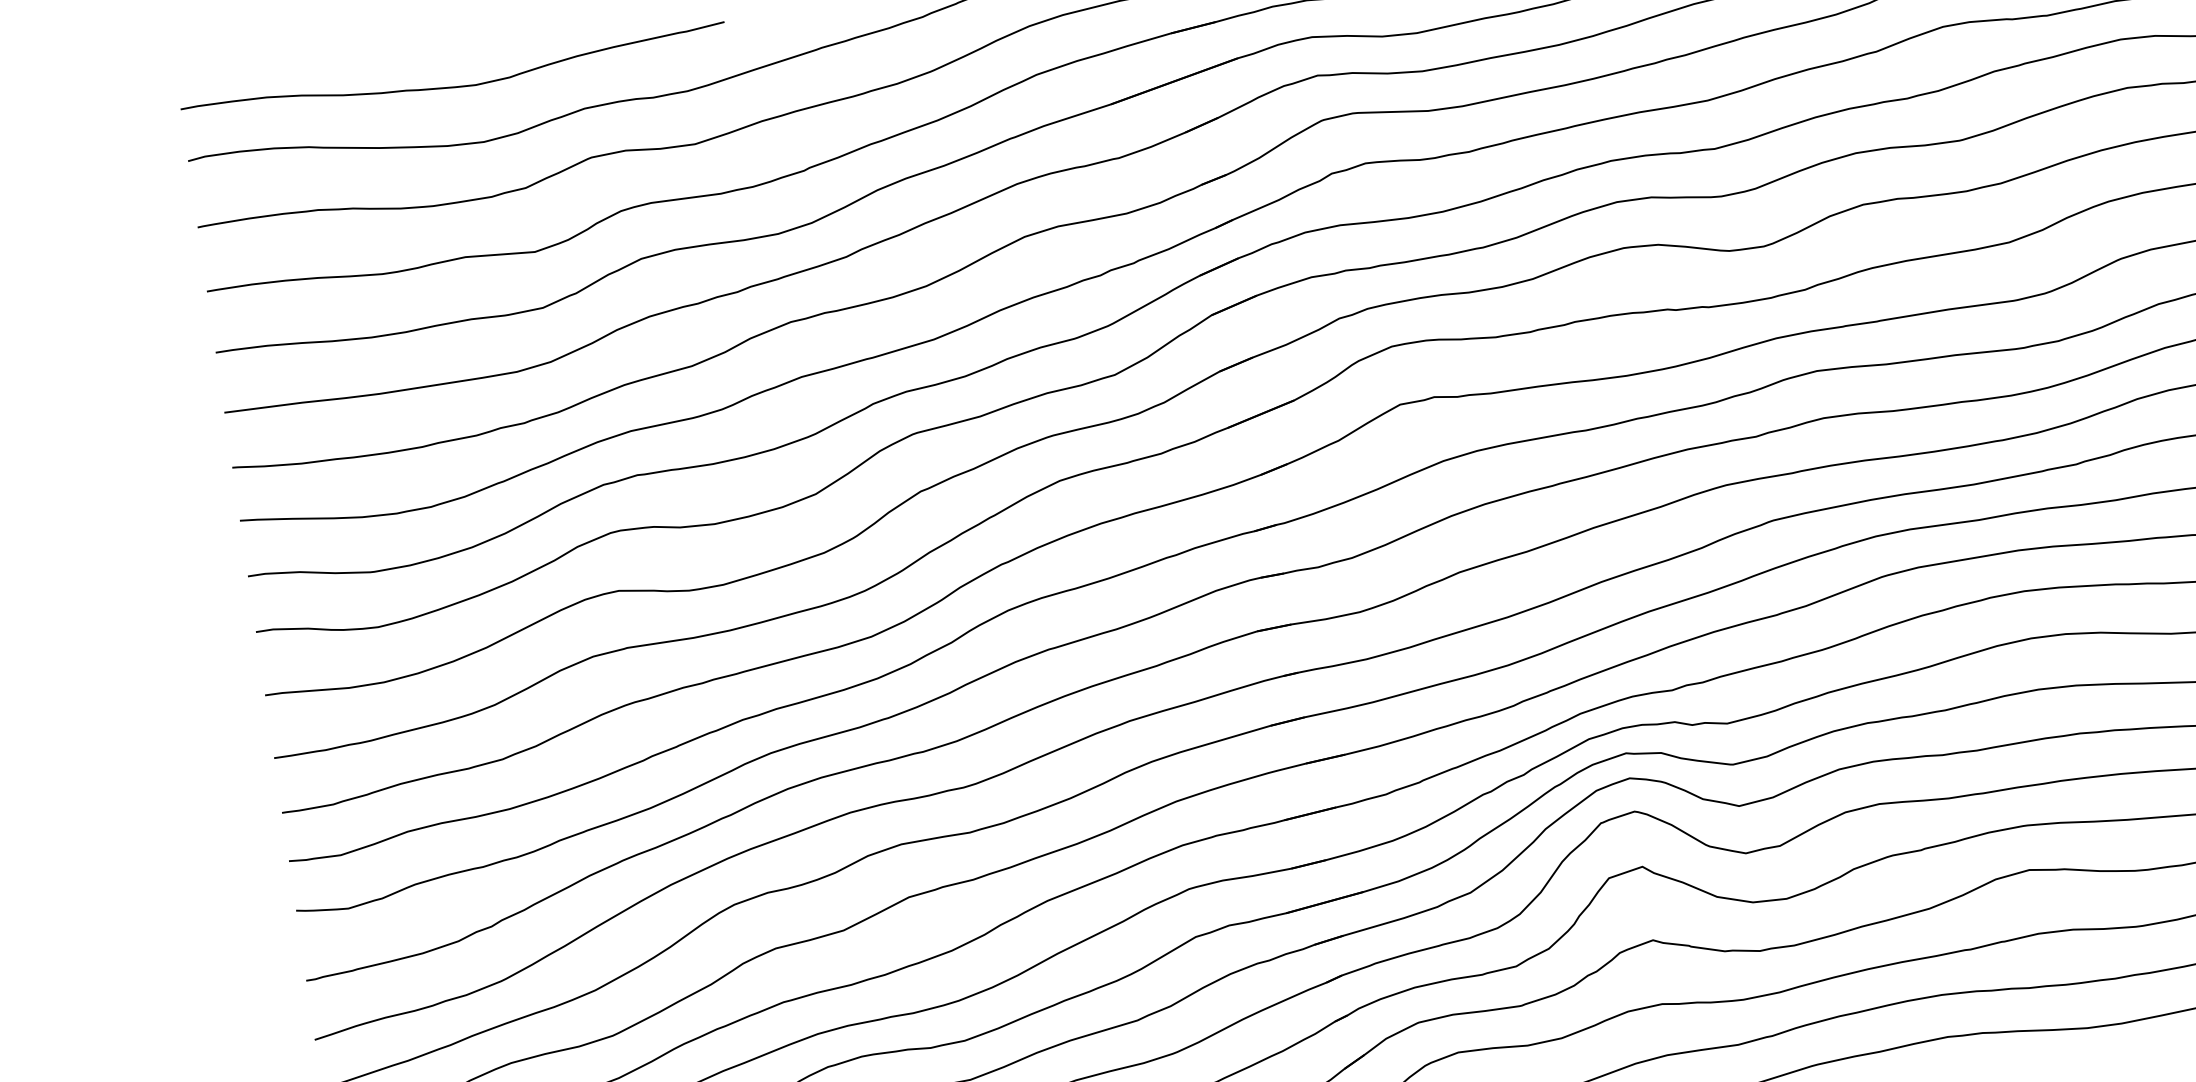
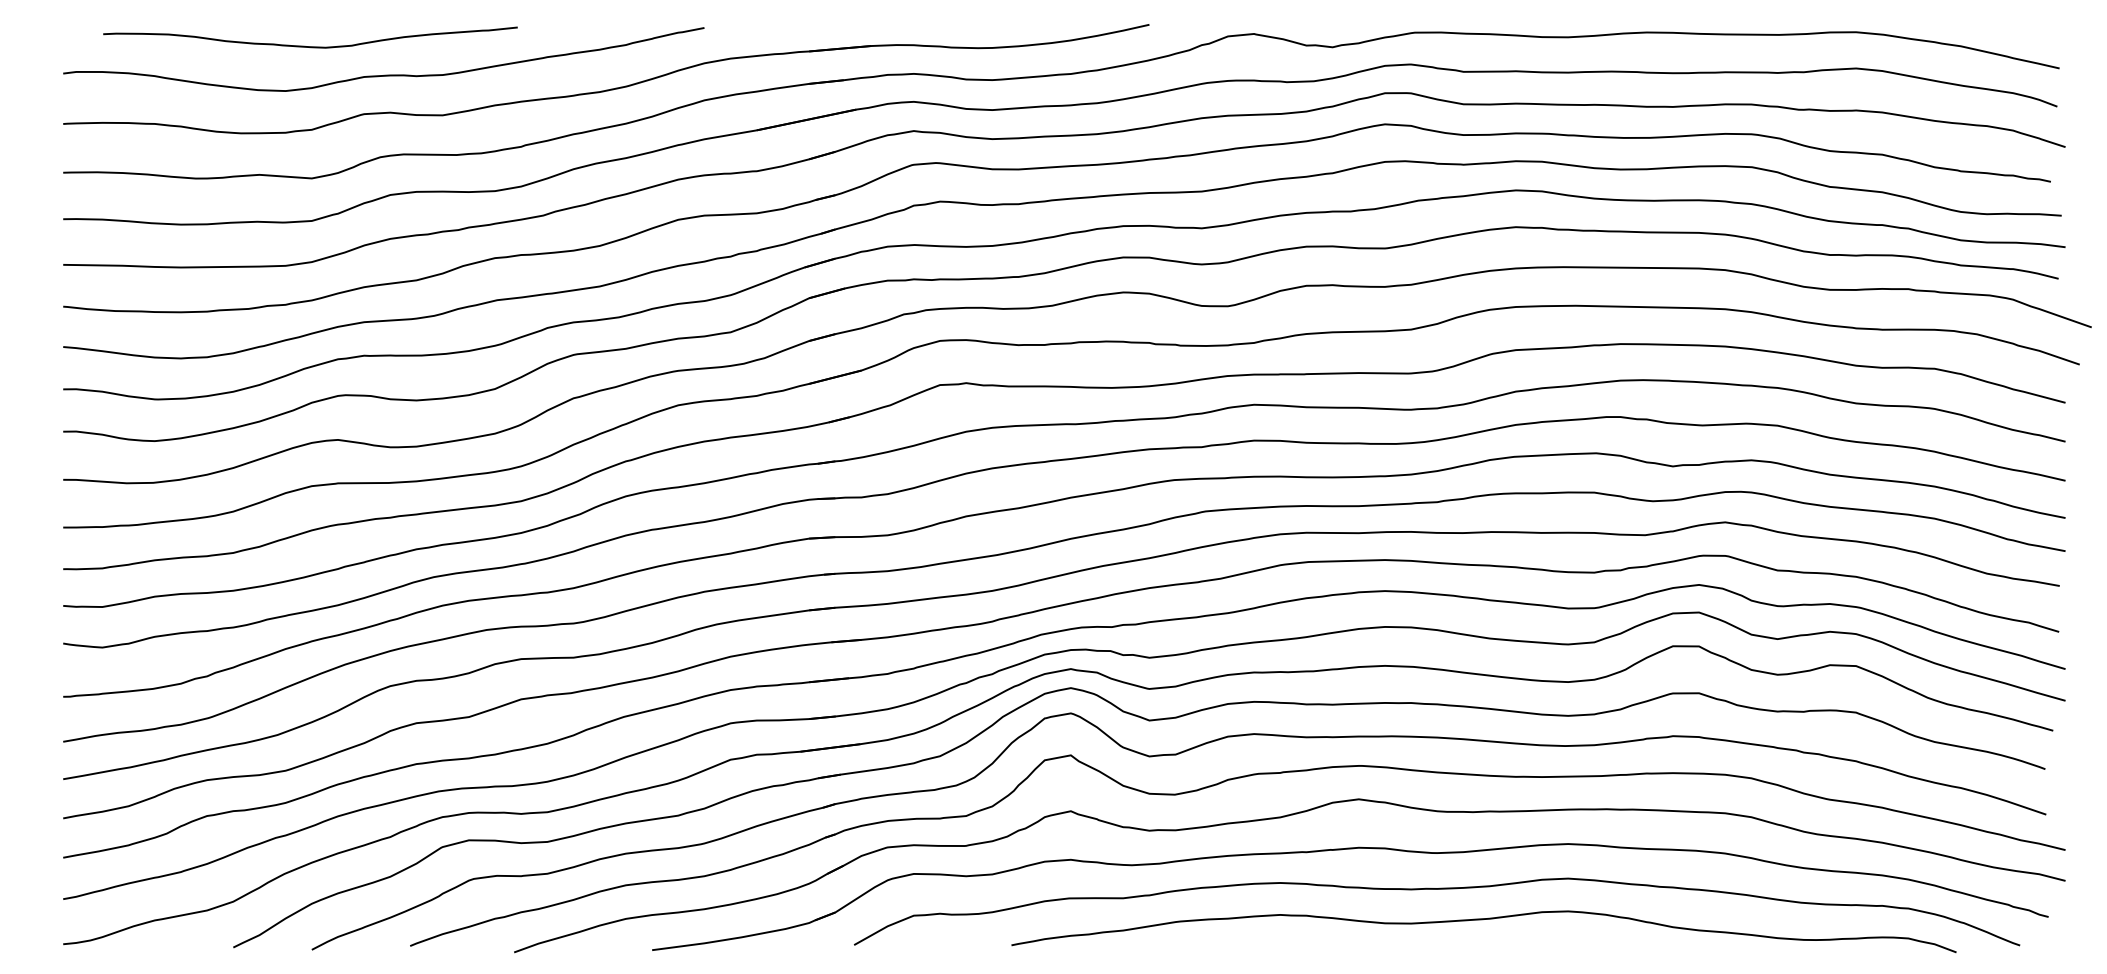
curve: (455, 86) -> (310, 46), moved

